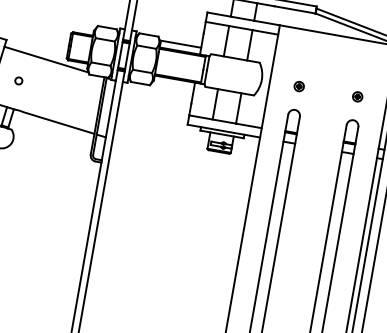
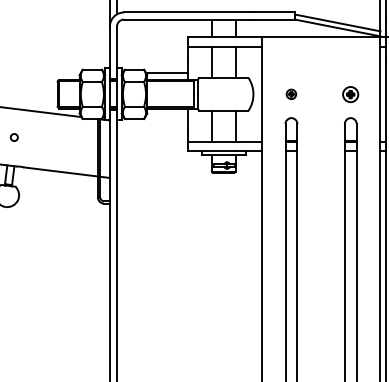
part: (357, 95) -> (350, 93), size x1.6

